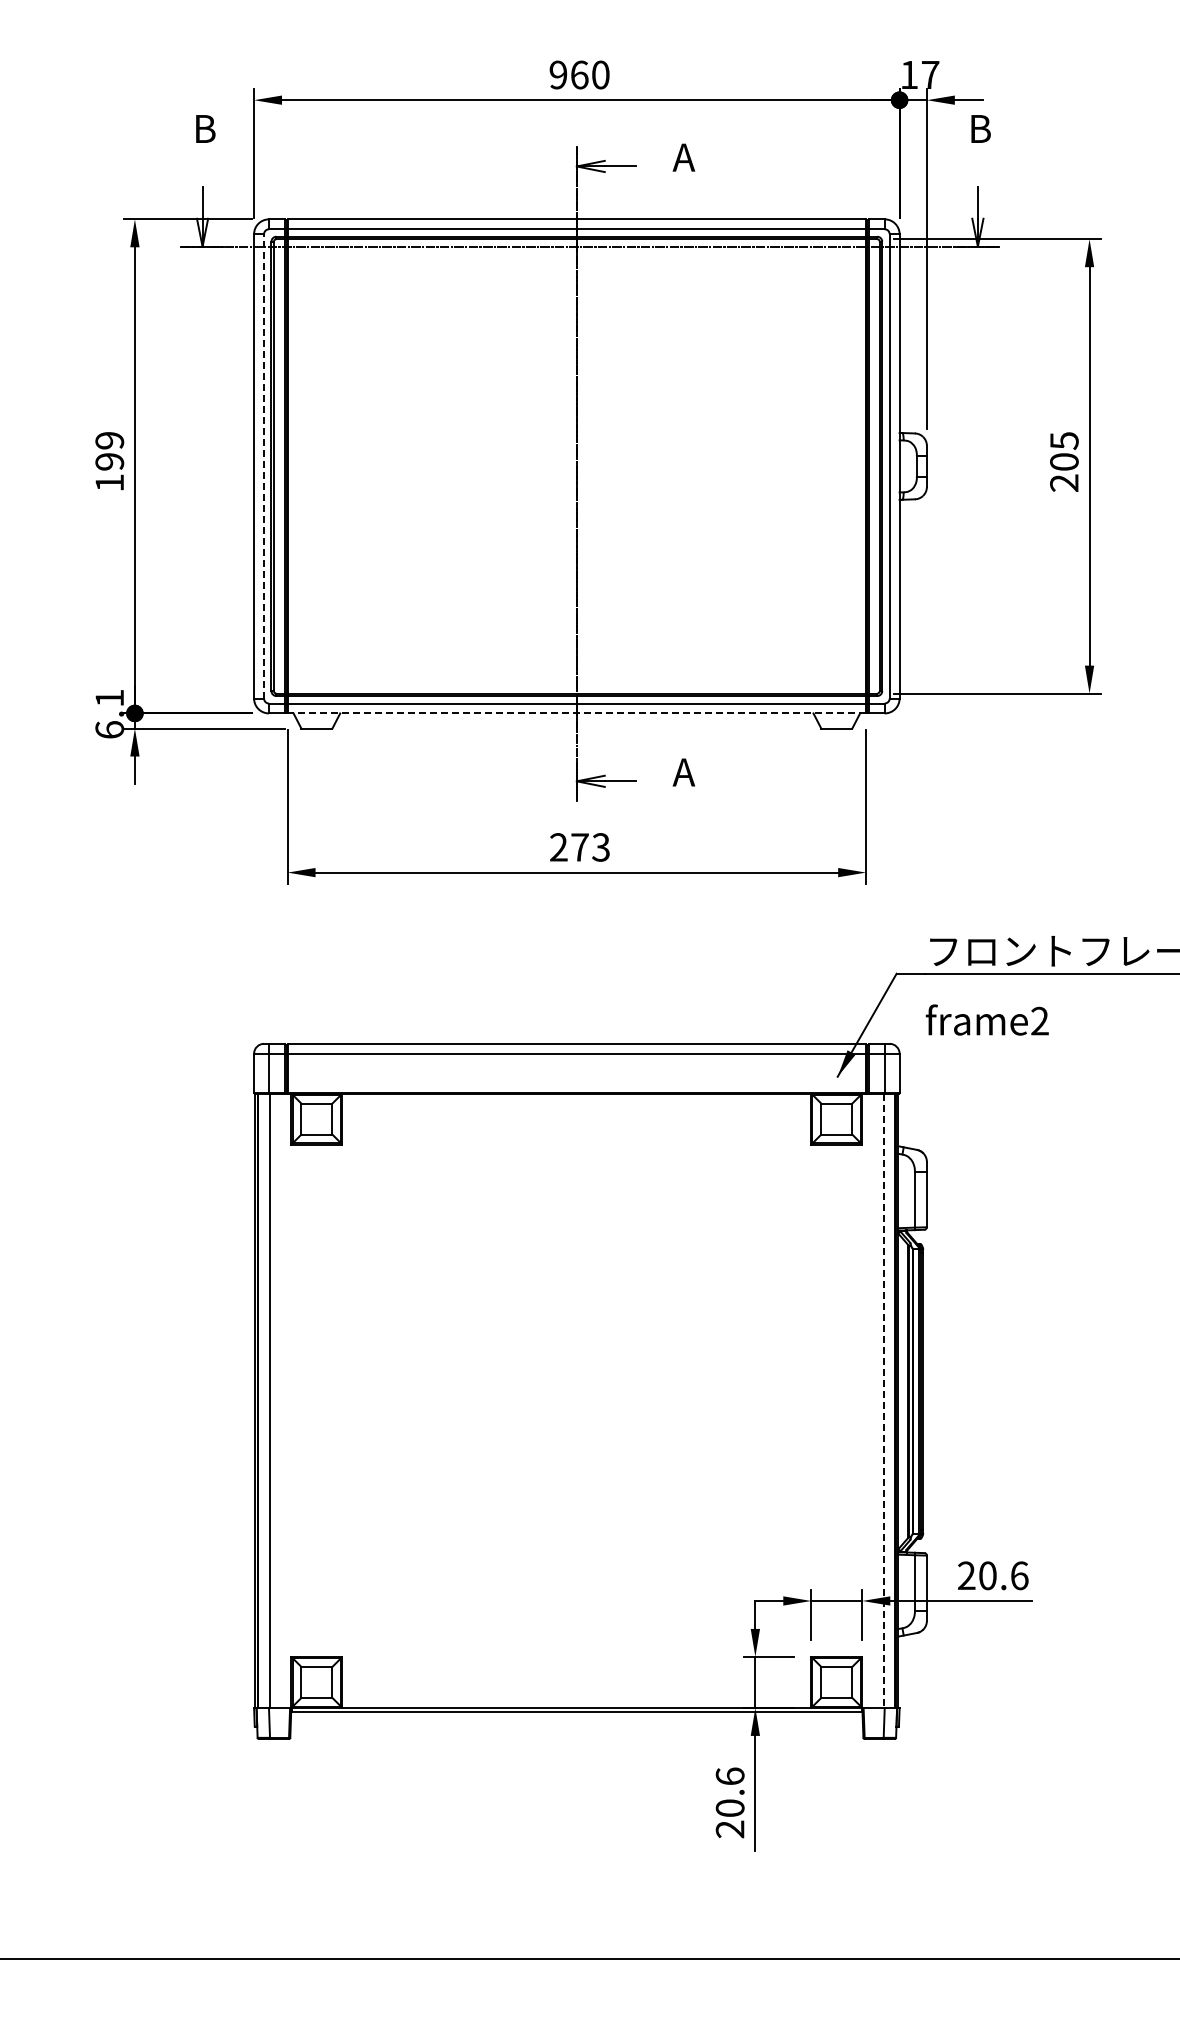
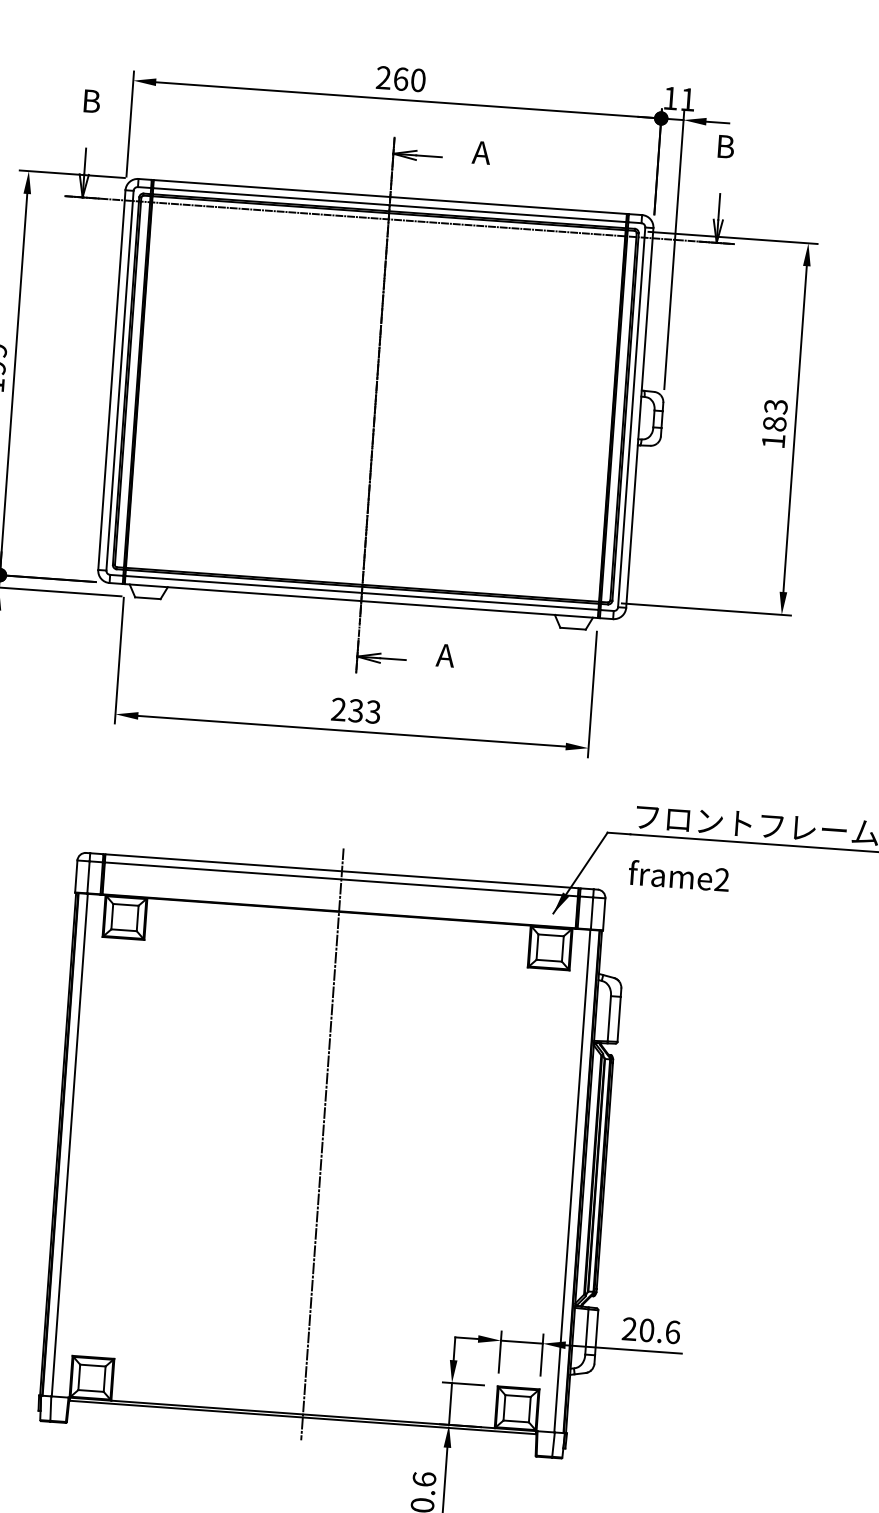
text: (930, 74) -> (688, 99), 17 -> 11
text: (558, 75) -> (383, 78), 960 -> 260
text: (1064, 461) -> (774, 423), 205 -> 183
line: (264, 465) -> (120, 380), dashed -> solid
line: (576, 713) -> (361, 601), dashed -> solid
text: (579, 847) -> (355, 710), 273 -> 233
line: (576, 1377) -> (322, 1144), added
line: (884, 1401) -> (572, 1181), dashed -> solid

